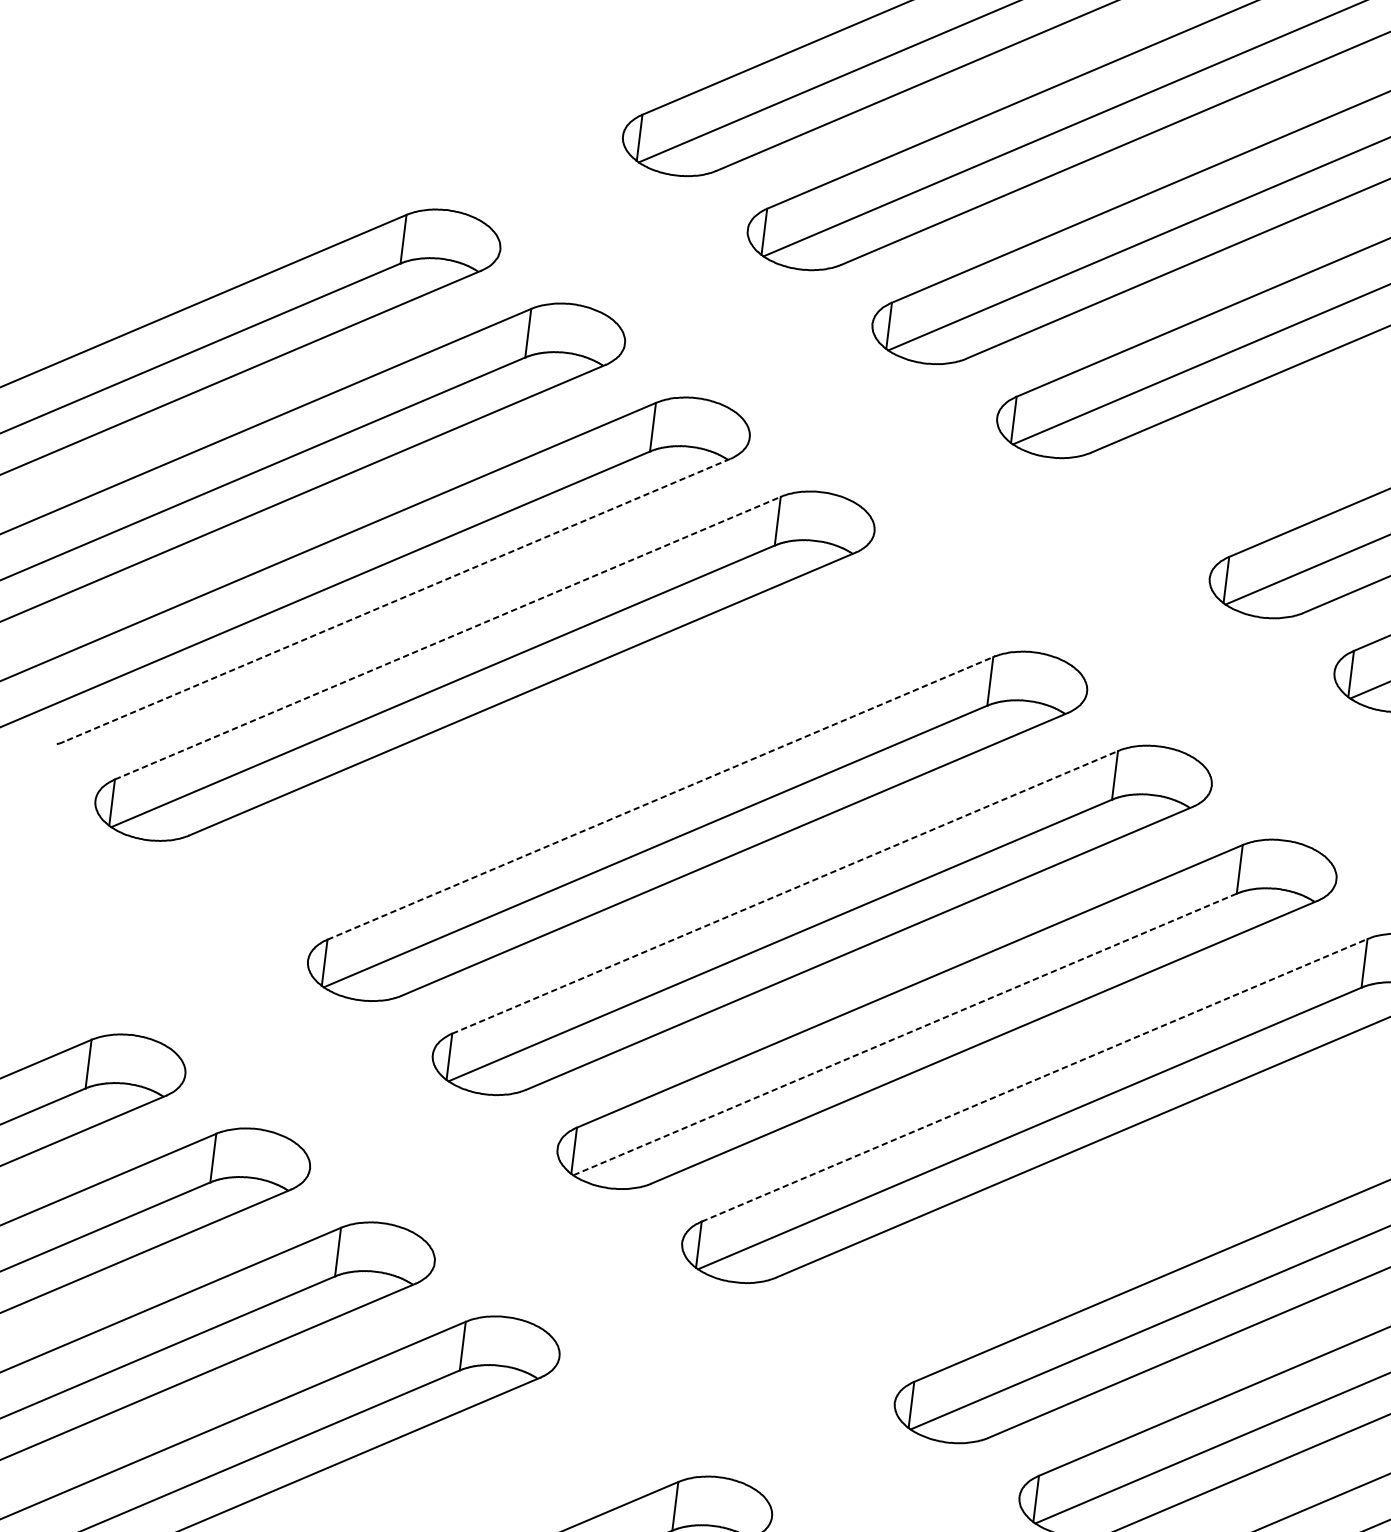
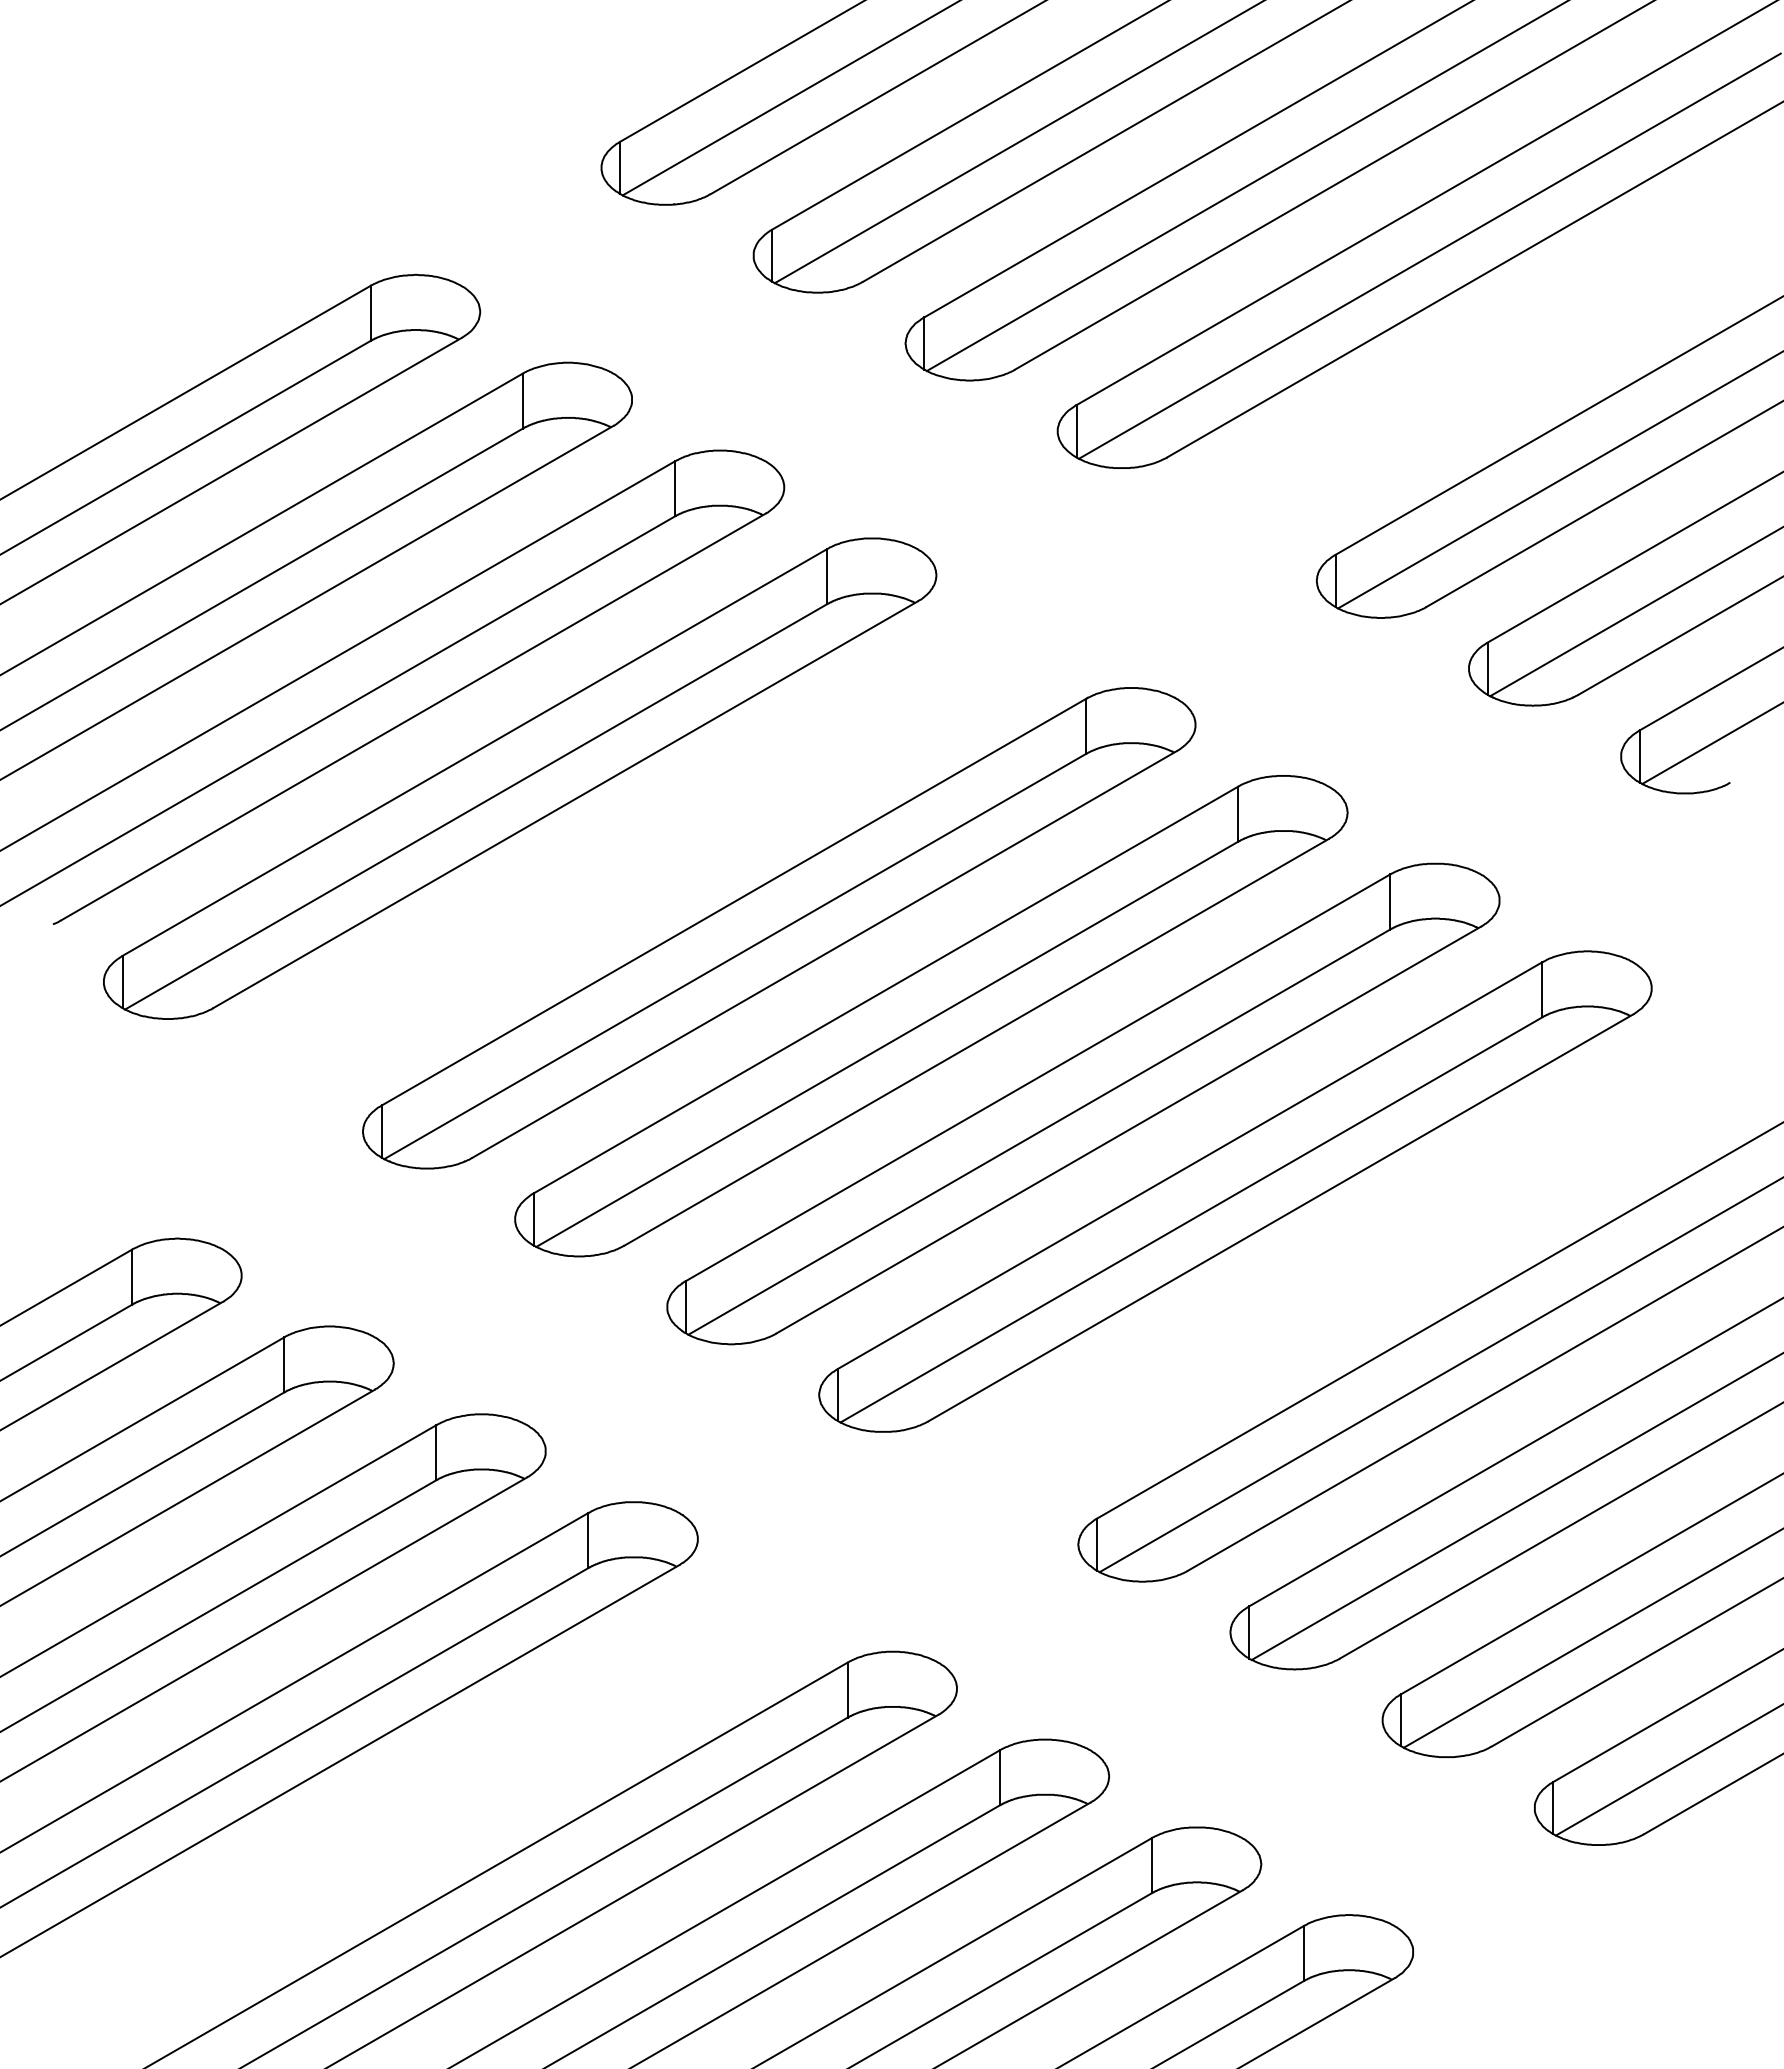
line: (397, 600) -> (413, 717), dashed -> solid
line: (447, 638) -> (474, 752), dashed -> solid
line: (659, 798) -> (733, 902), dashed -> solid
line: (785, 892) -> (886, 989), dashed -> solid
line: (904, 1034) -> (1038, 1132), dashed -> solid
line: (1034, 1080) -> (1190, 1165), dashed -> solid

